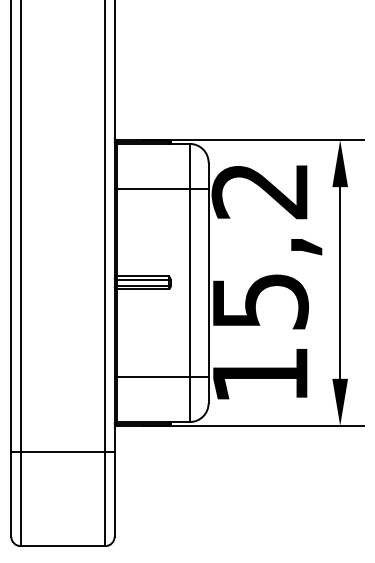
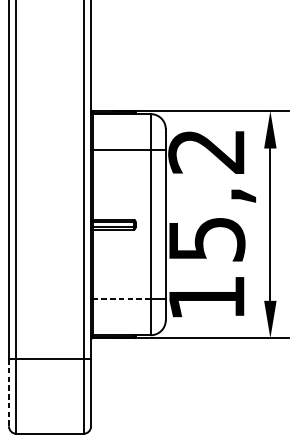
line: (153, 376) -> (121, 299), solid -> dashed
line: (11, 494) -> (9, 392), solid -> dashed

